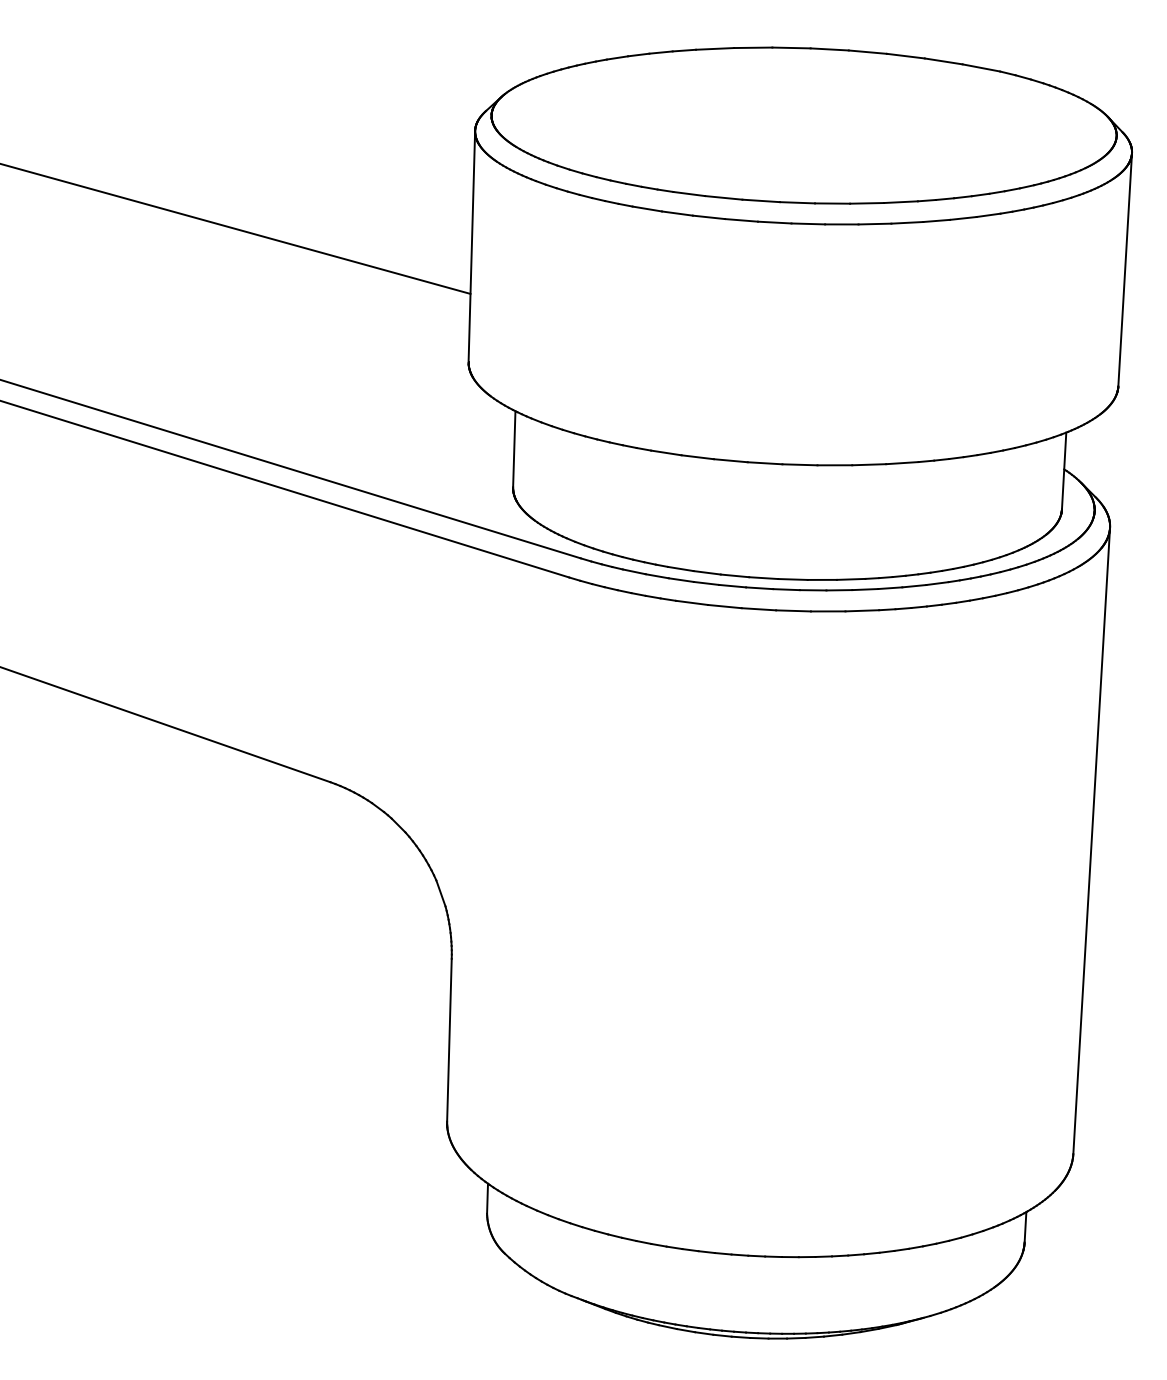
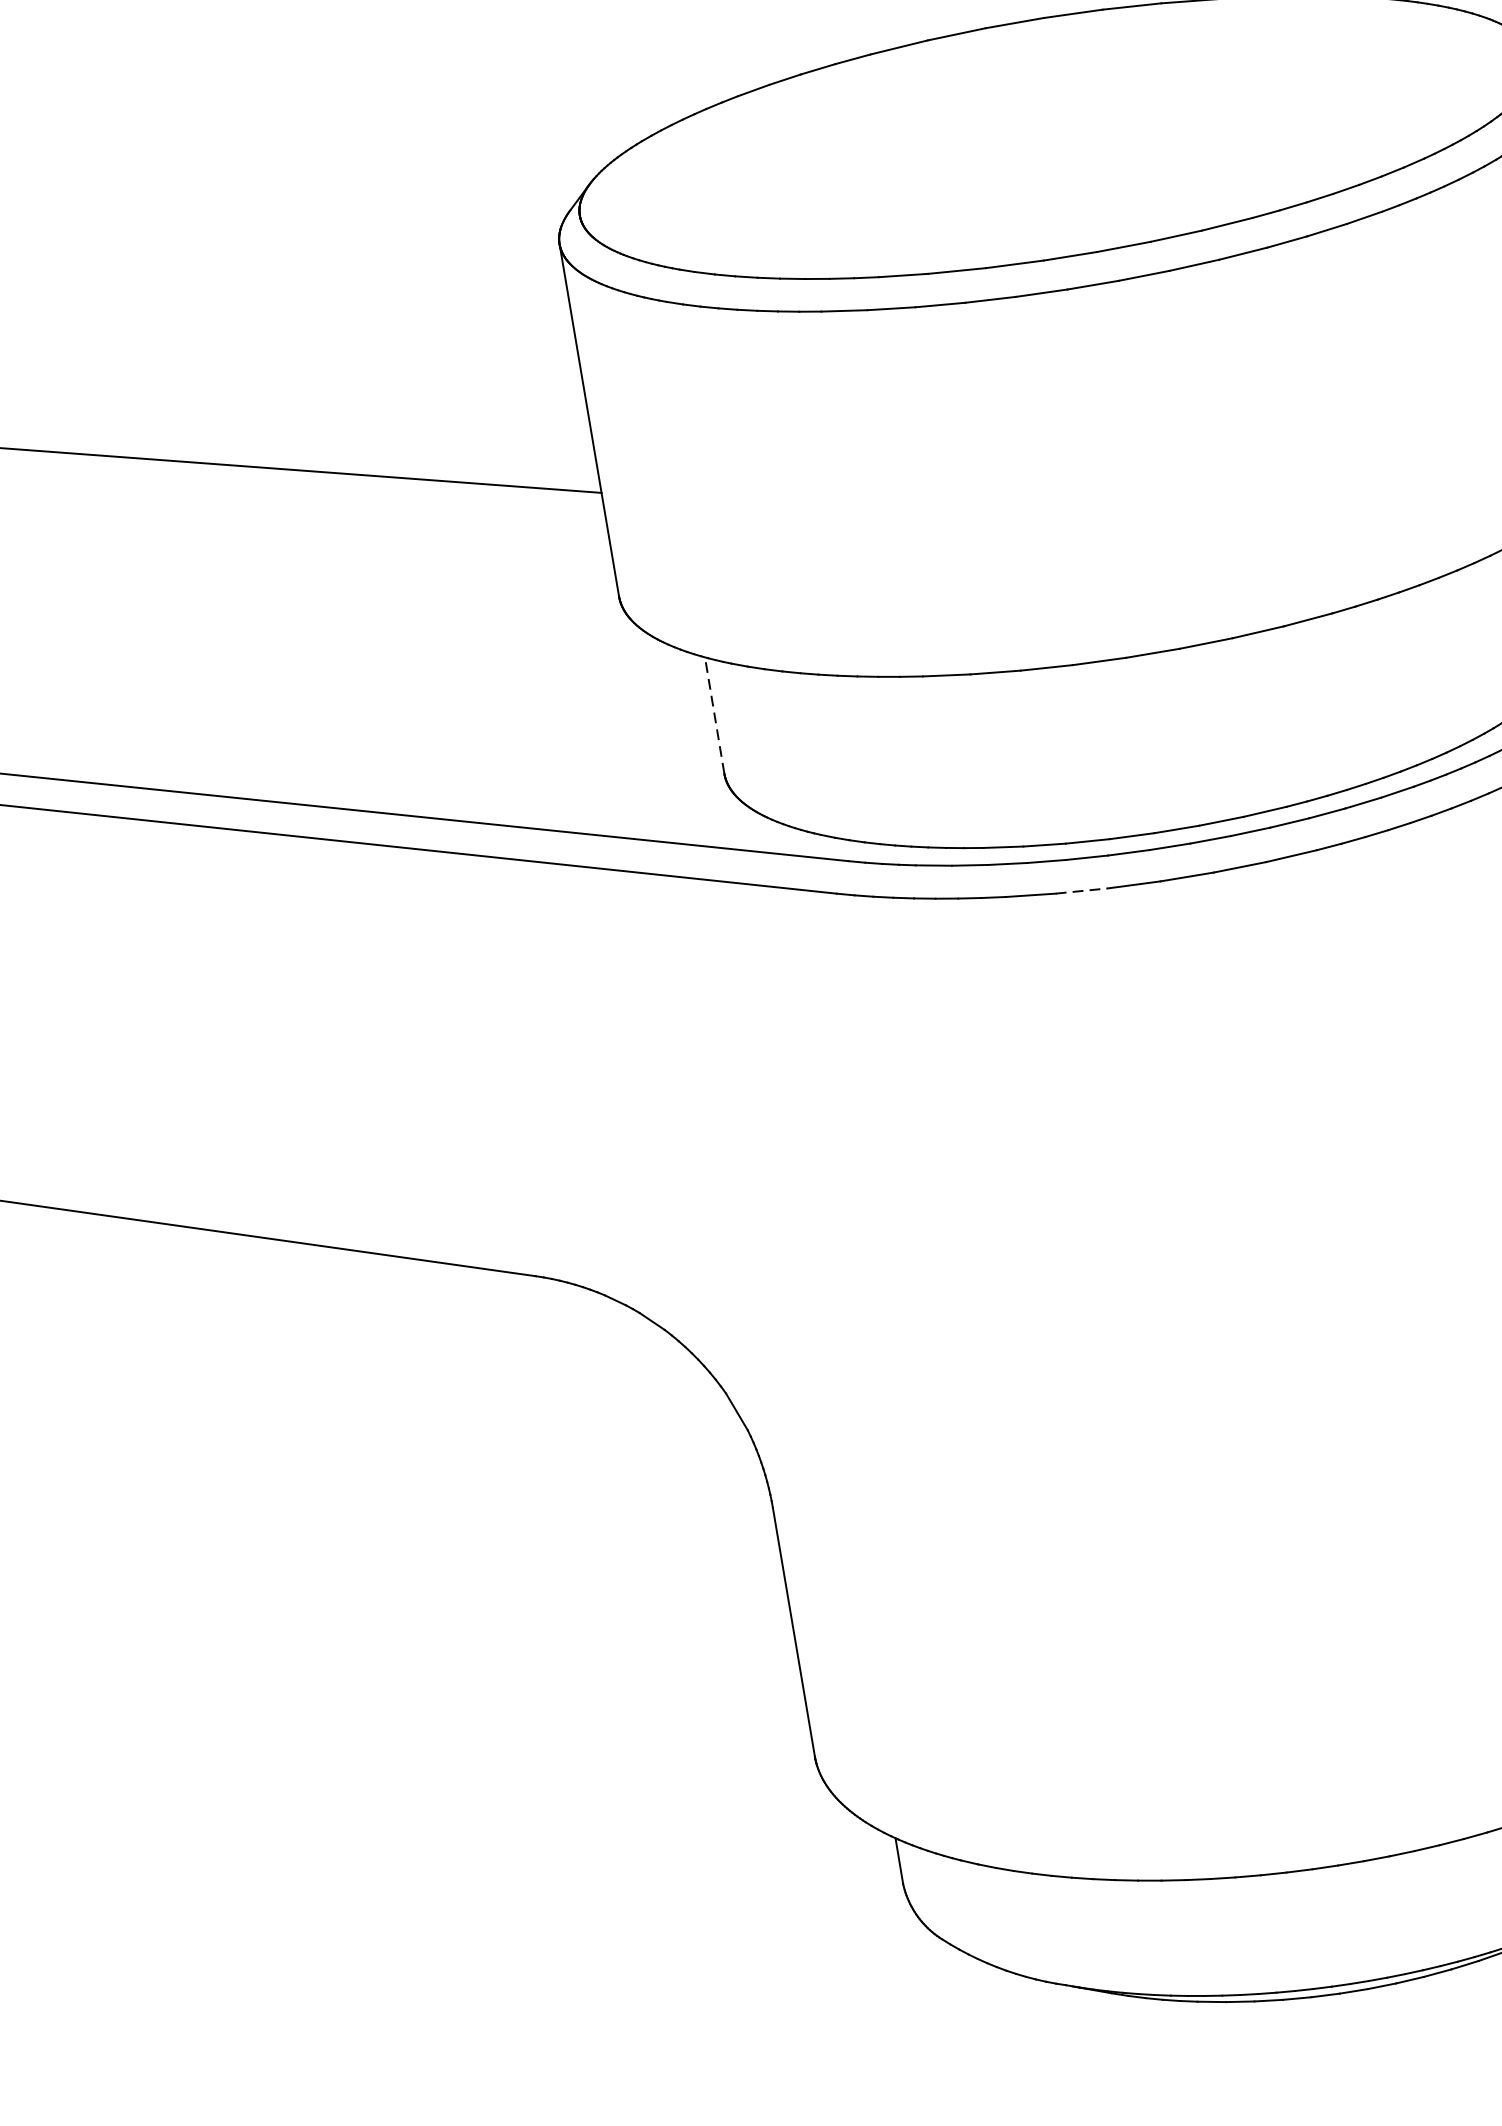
line: (514, 448) -> (714, 714), solid -> dashed
line: (724, 606) -> (1081, 891), solid -> dashed

